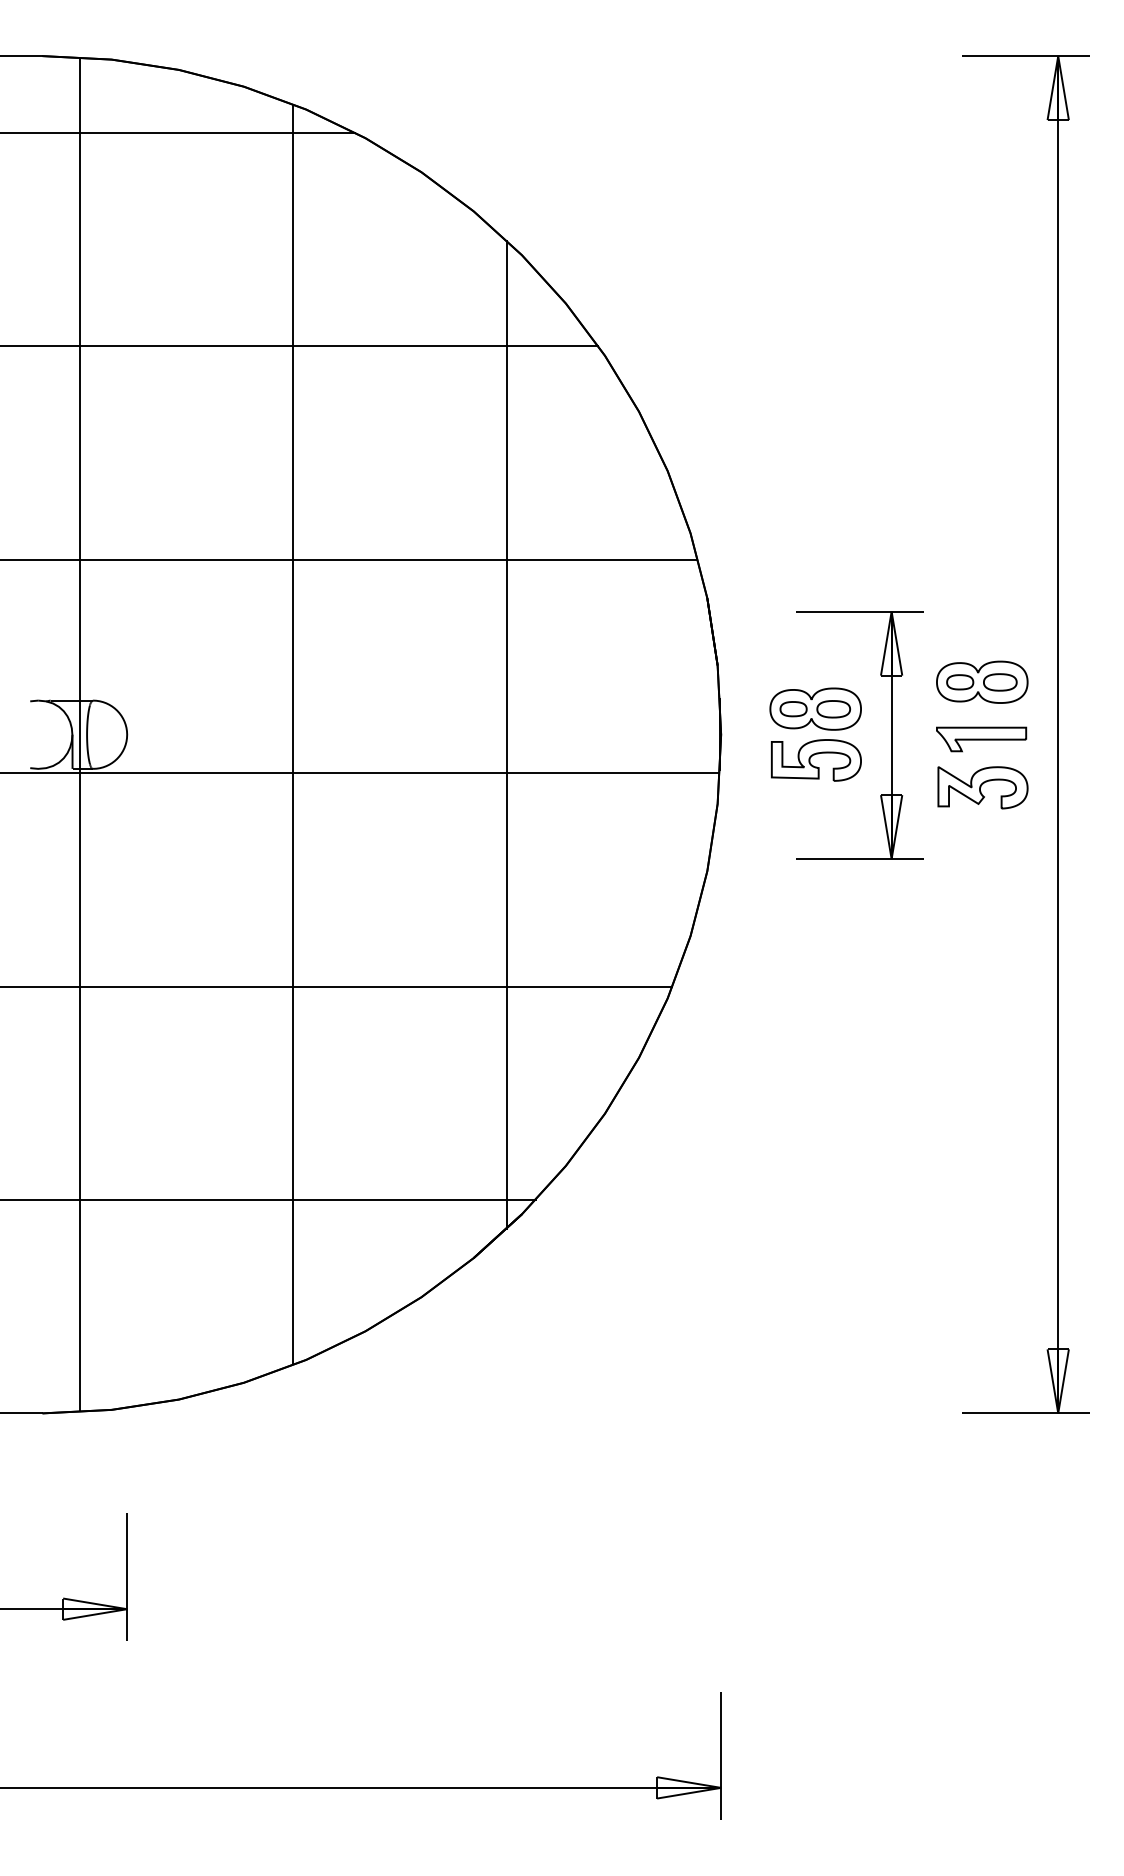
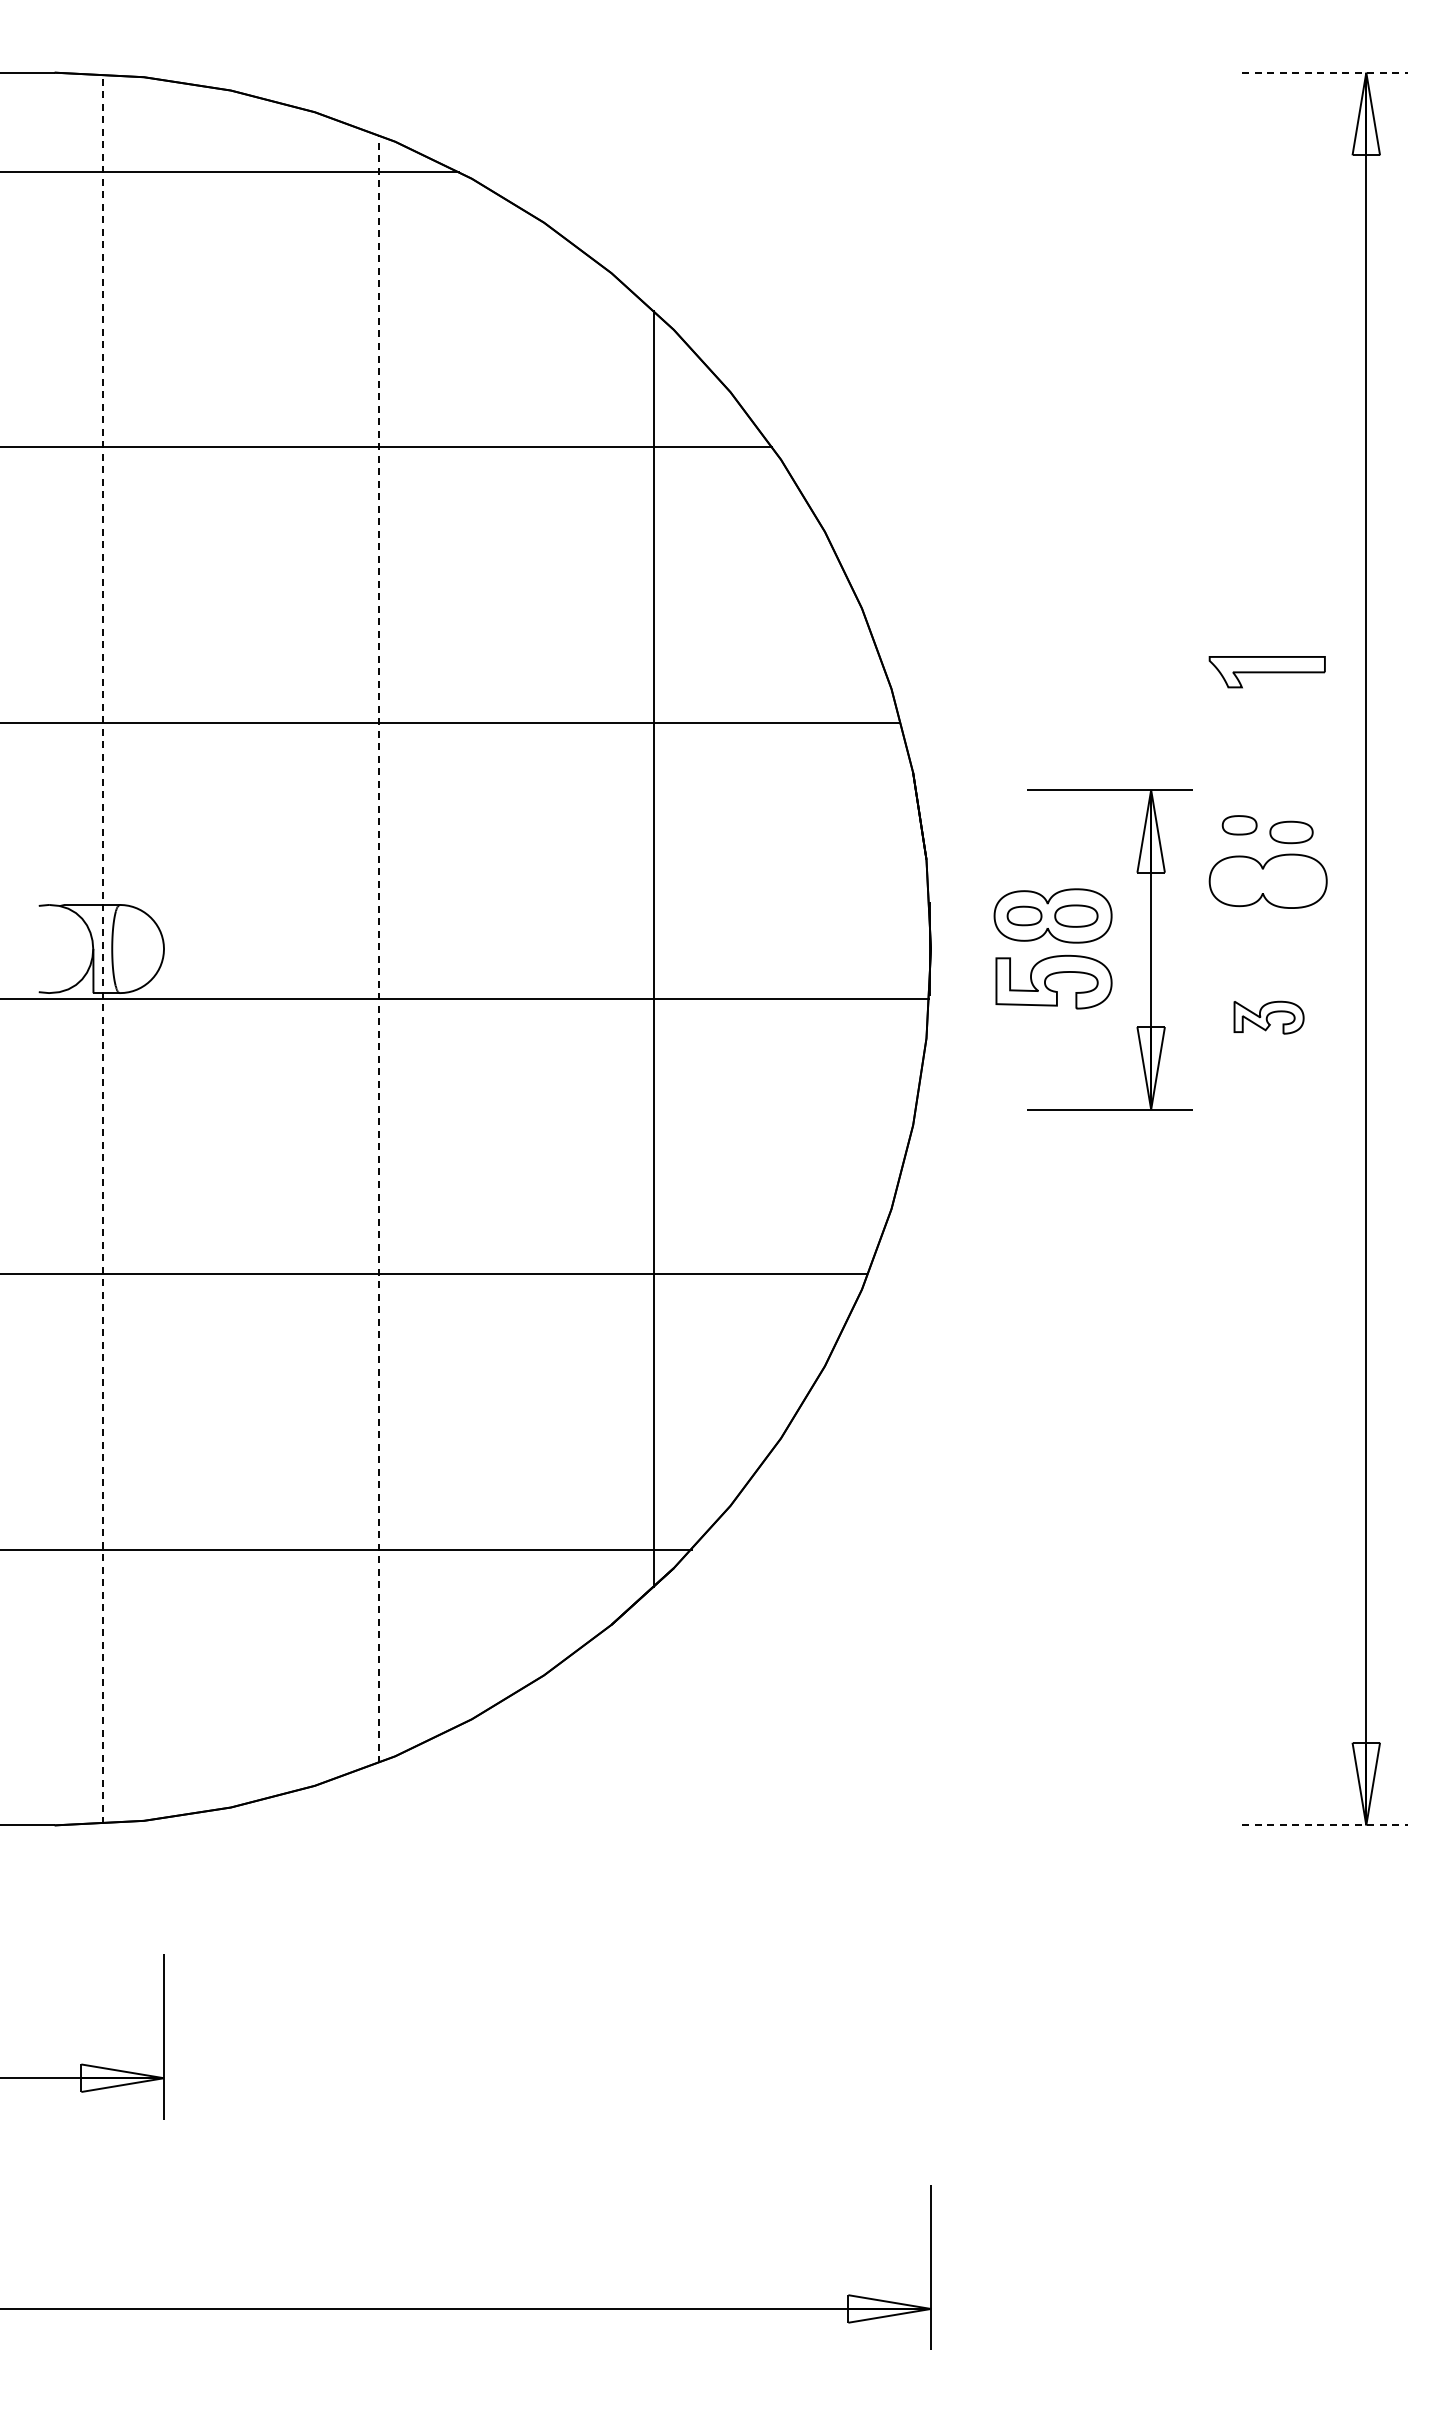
line: (1025, 55) -> (1324, 72), solid -> dashed
part: (960, 682) -> (1239, 825), moved
part: (1000, 682) -> (1291, 832), moved
line: (80, 734) -> (103, 948), solid -> dashed
line: (293, 734) -> (378, 948), solid -> dashed
part: (980, 739) -> (1266, 672), moved
part: (982, 787) -> (1268, 1017), size x0.6
line: (1025, 1413) -> (1324, 1825), solid -> dashed

